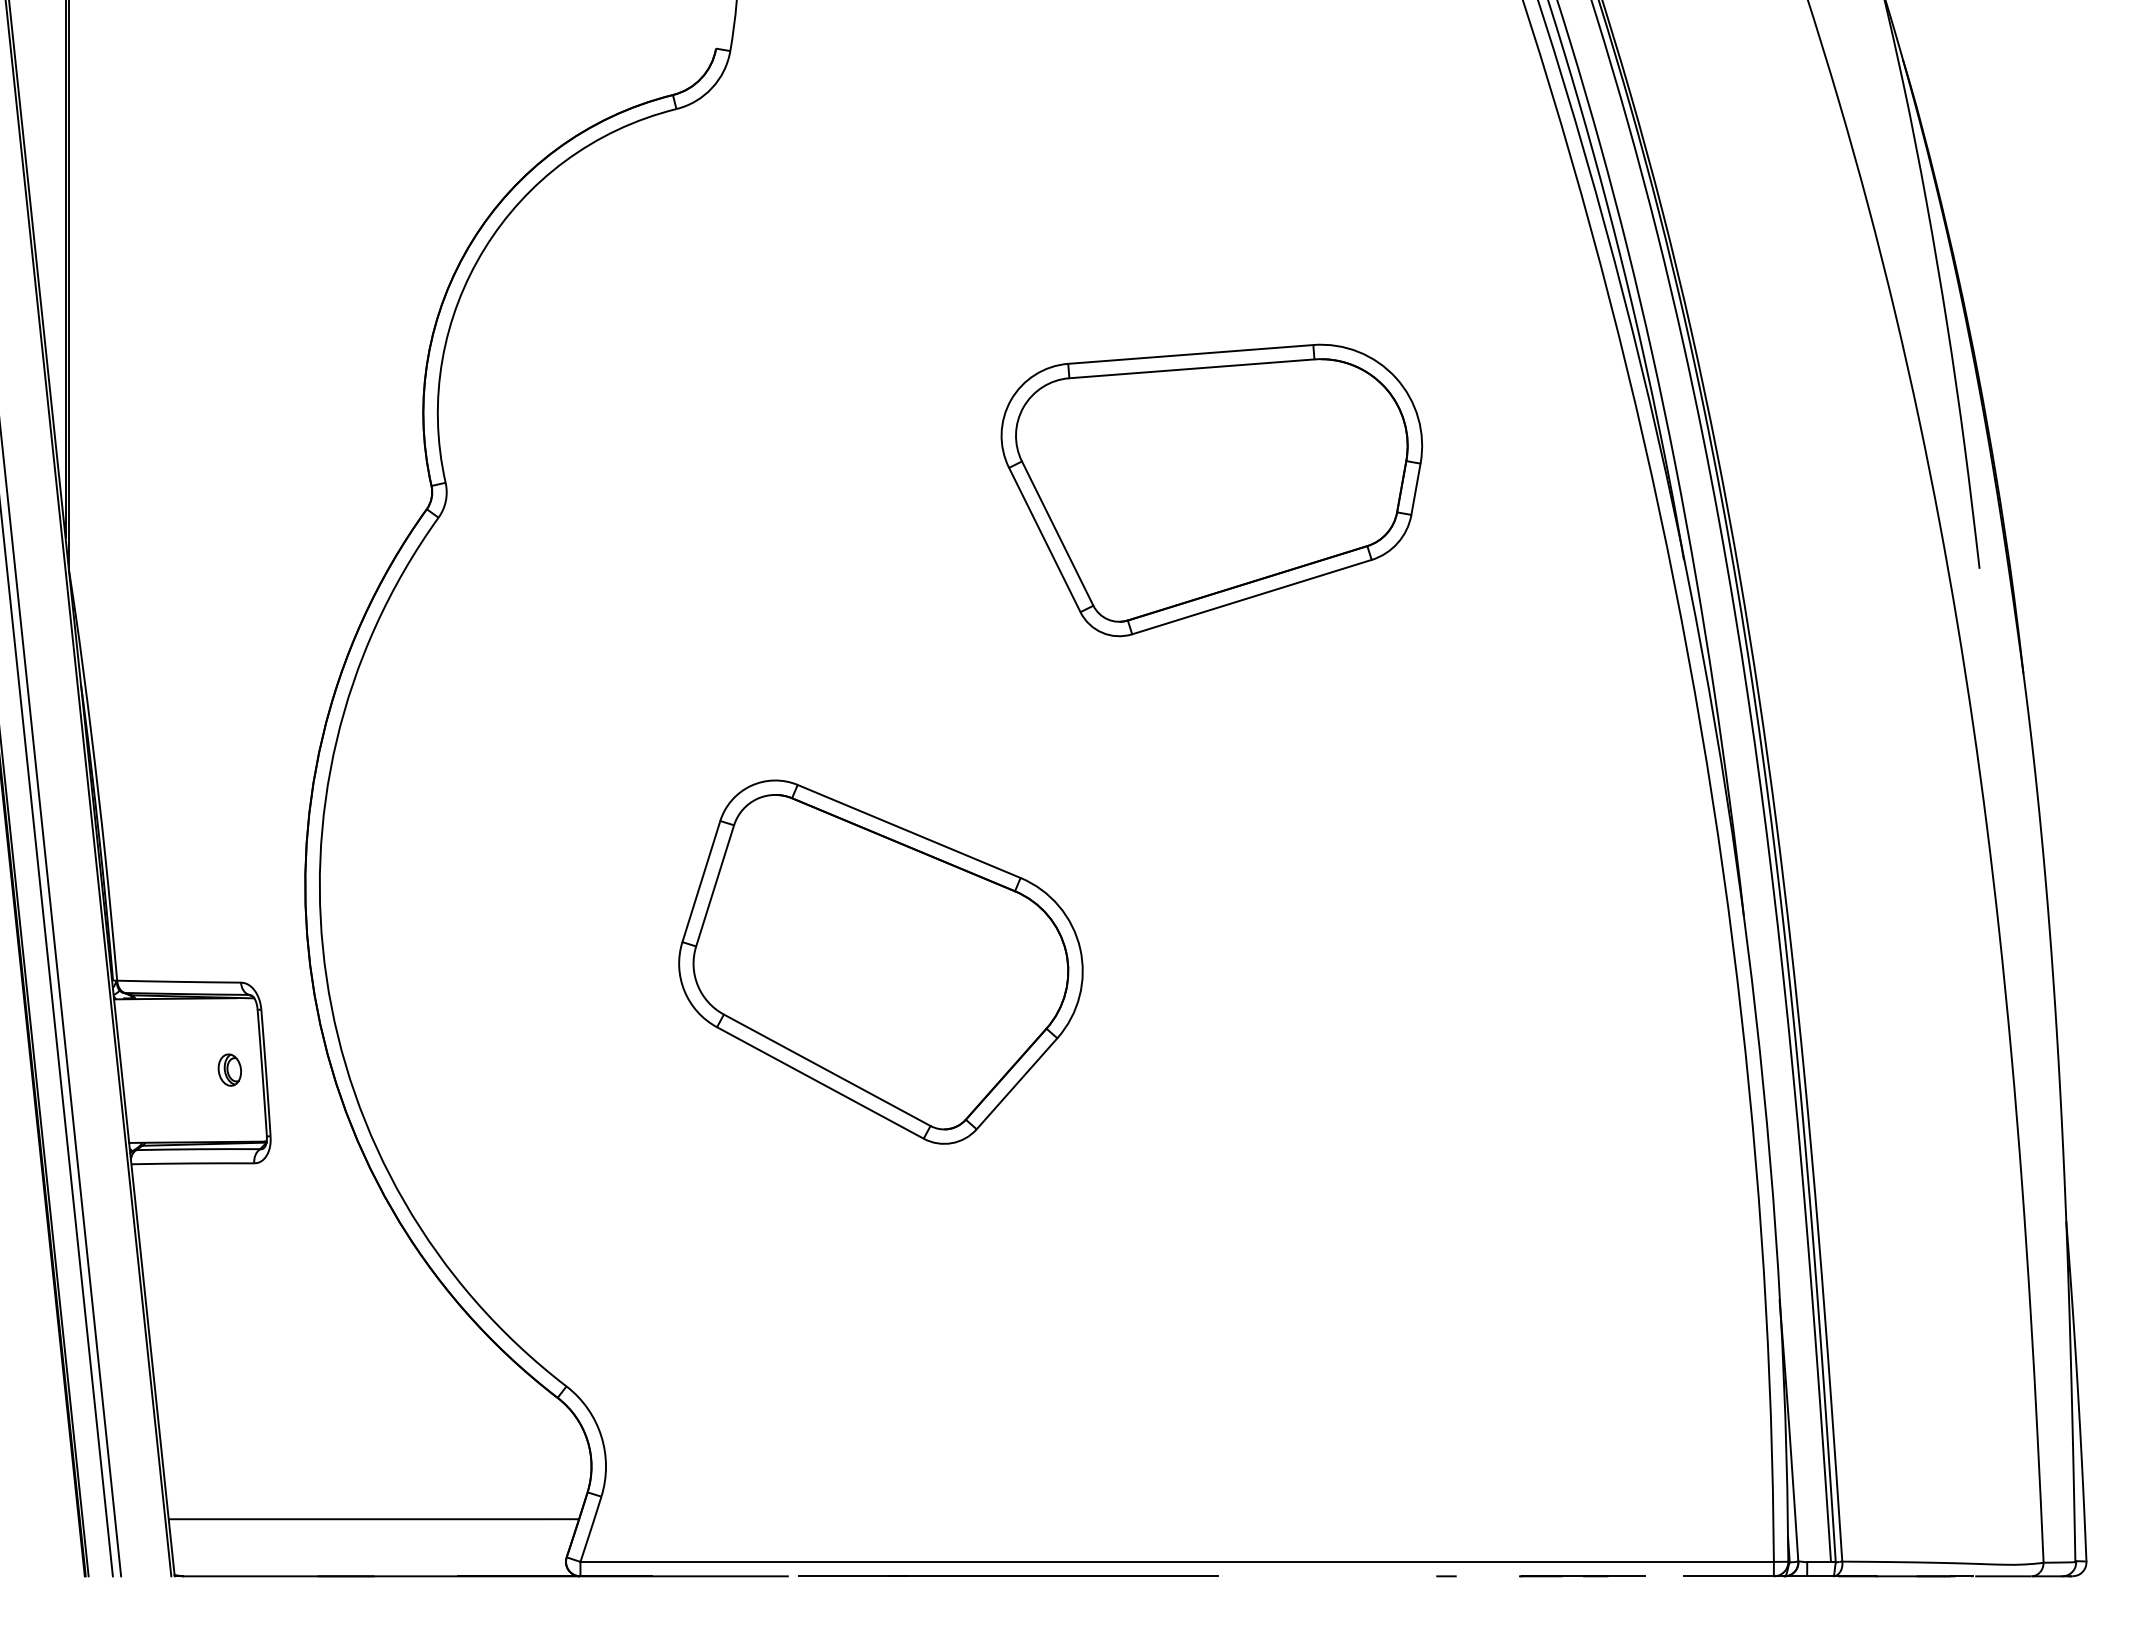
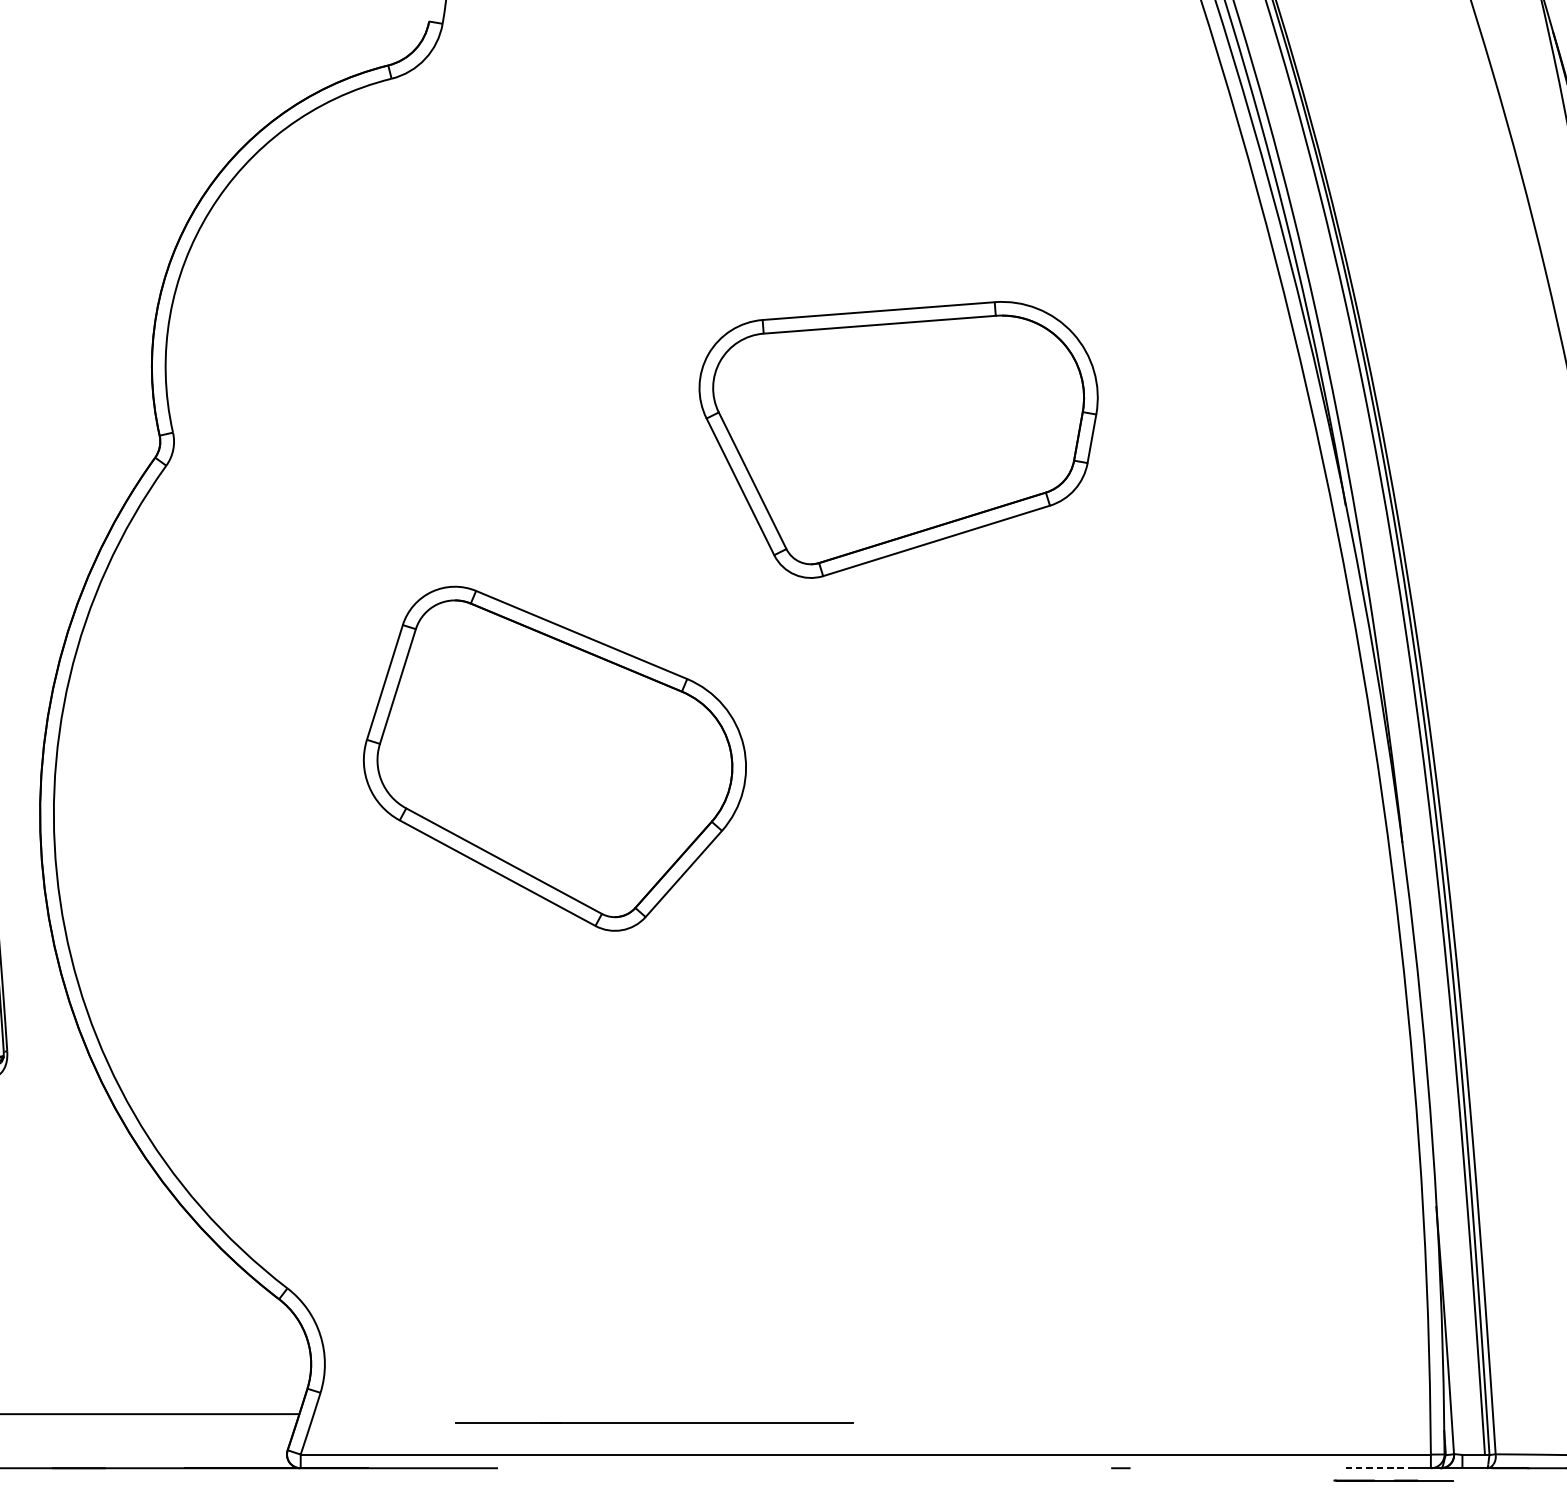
part: (880, 961) -> (554, 758), moved
line: (1008, 1575) -> (654, 1421), moved
line: (1582, 1576) -> (1393, 1480), moved
line: (1719, 1576) -> (1379, 1468), solid -> dashed

